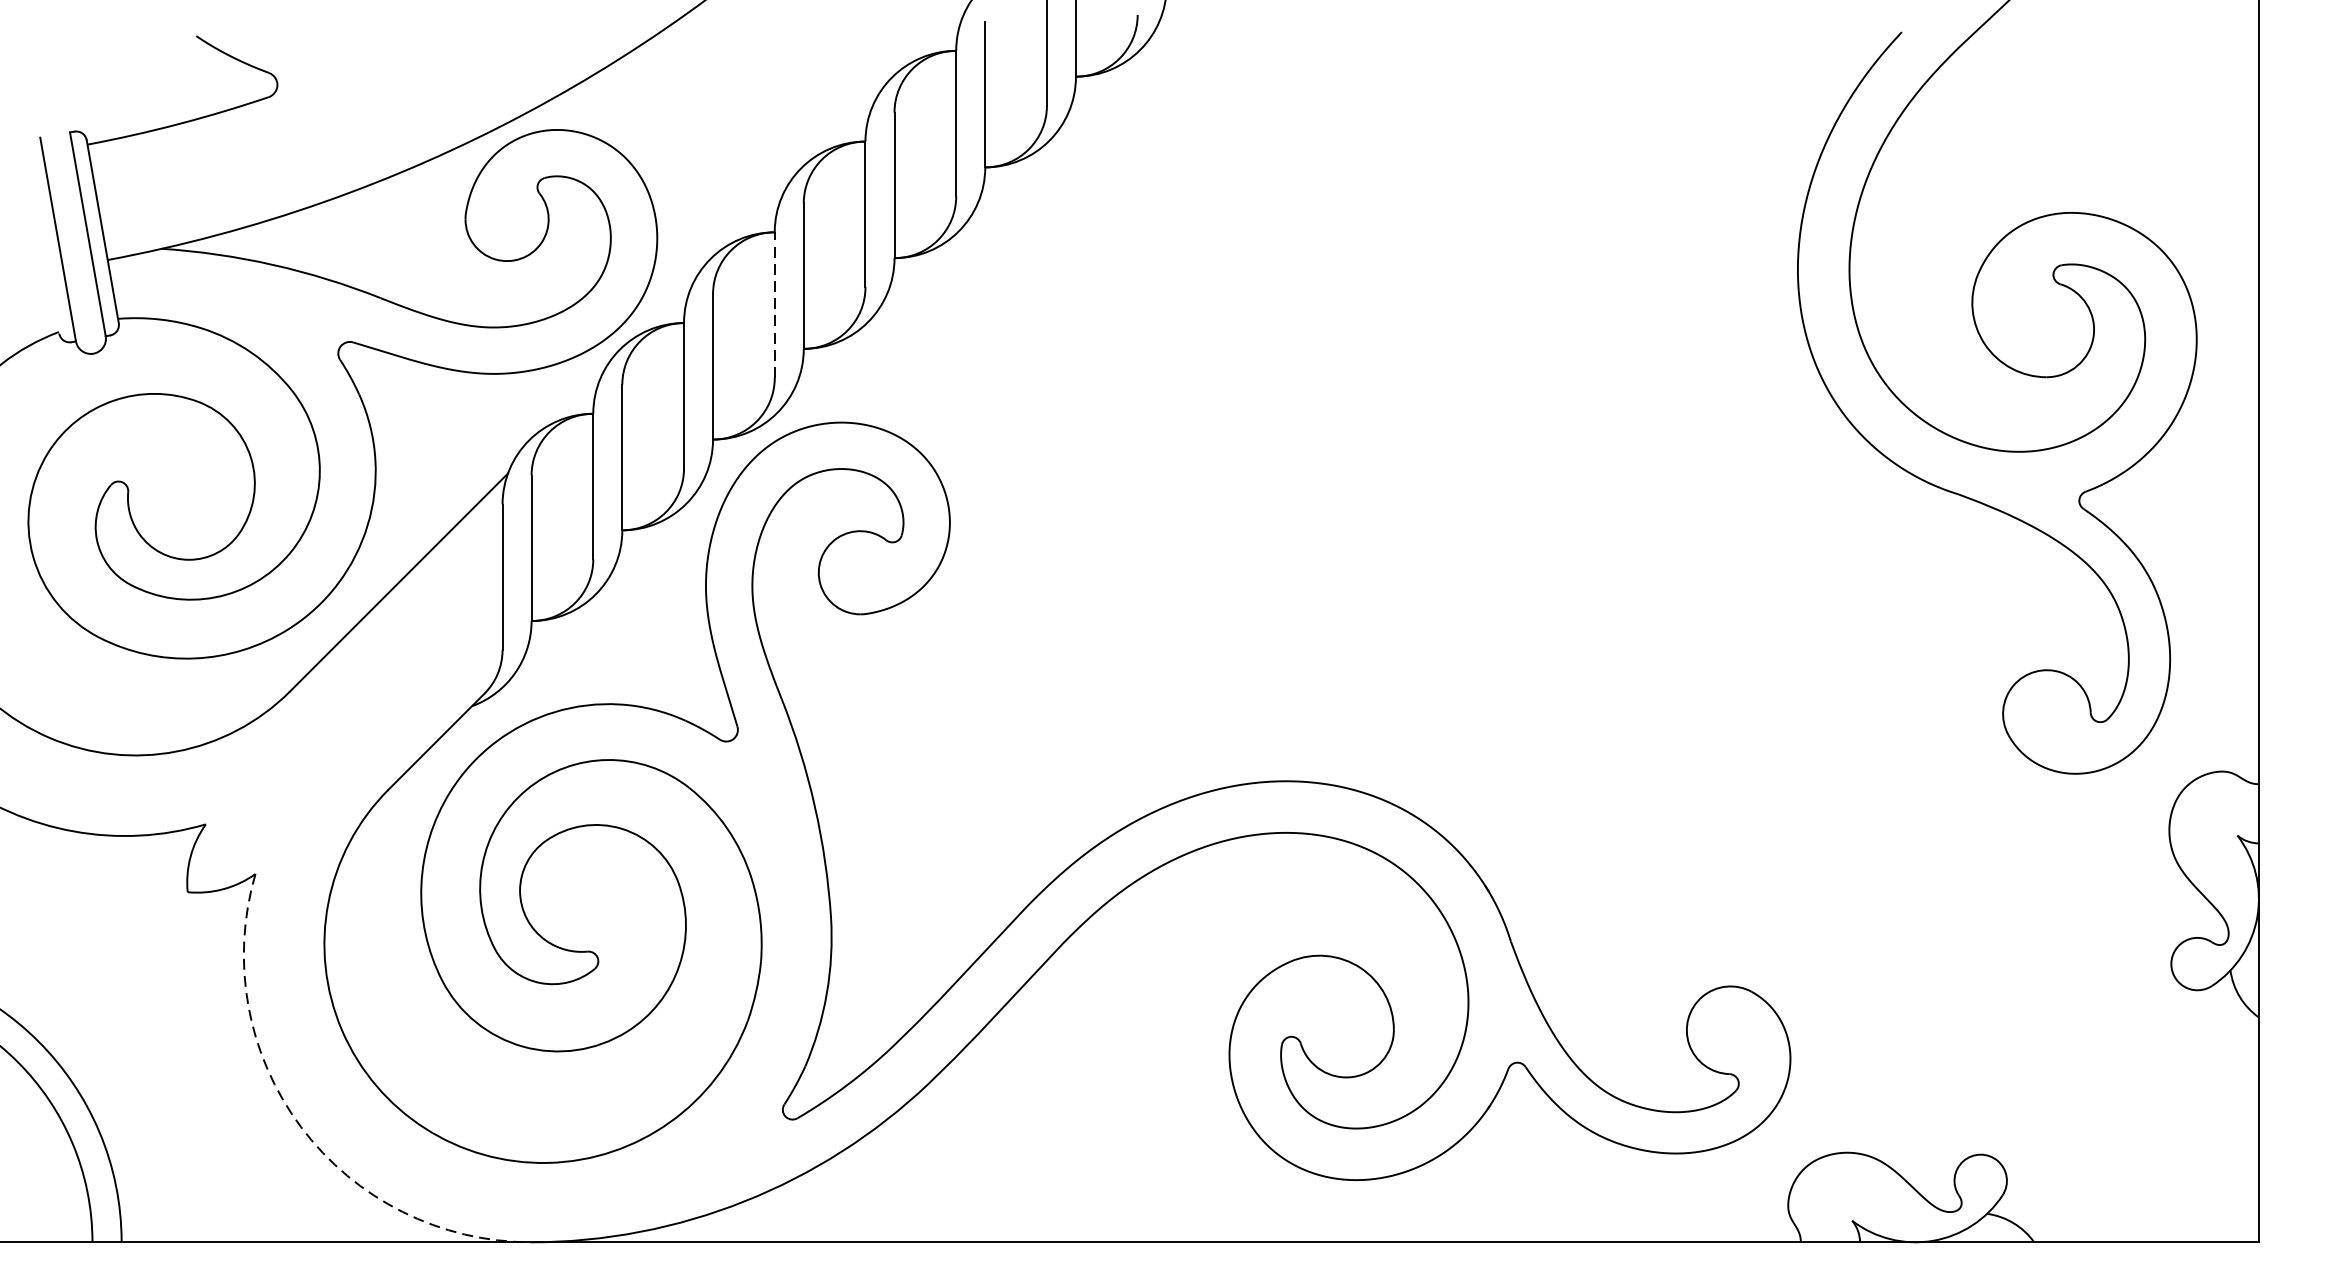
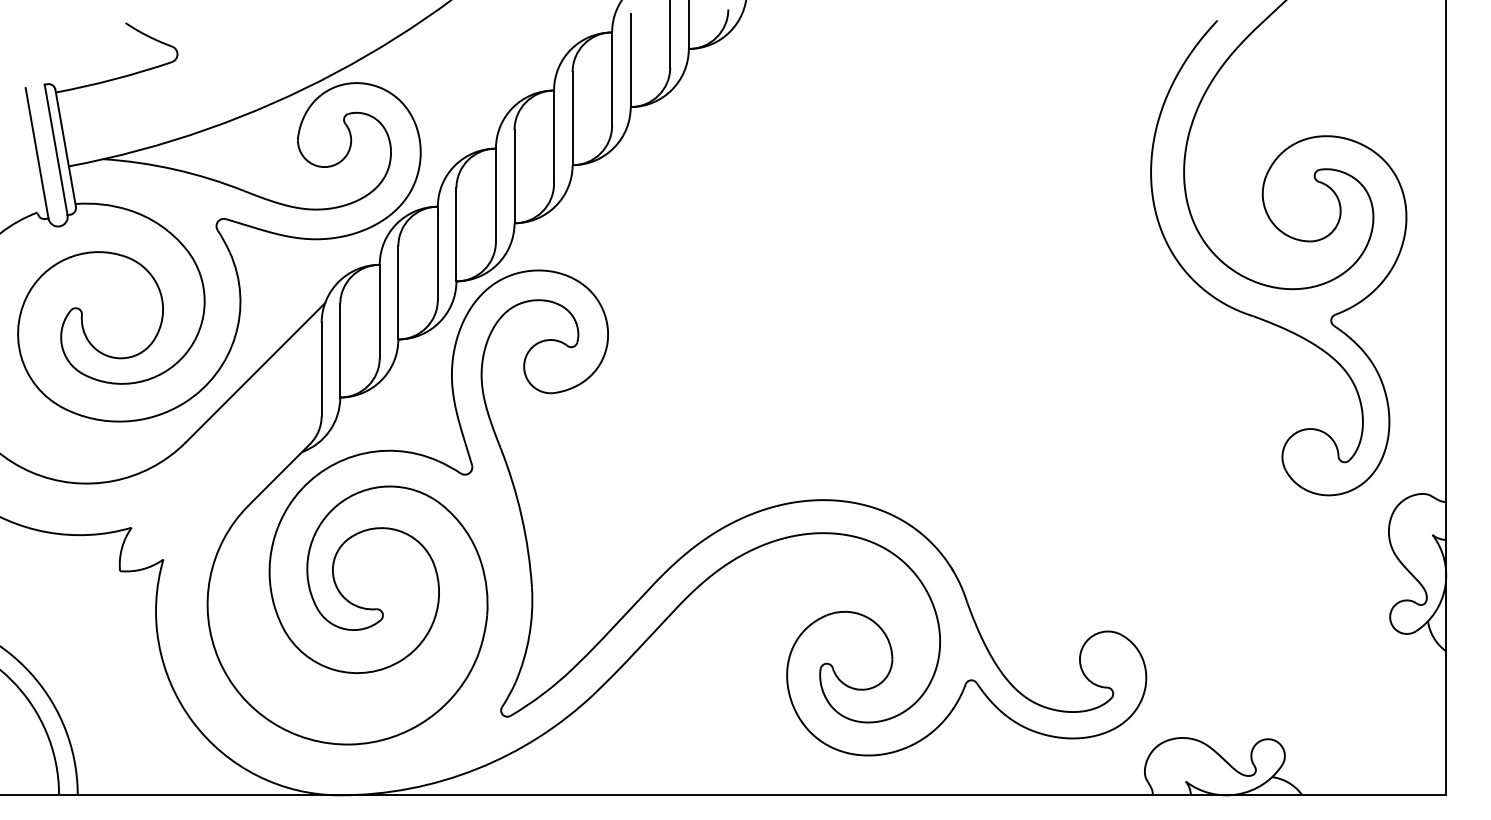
line: (774, 305) -> (495, 195), dashed -> solid
arc: (300, 1127) -> (192, 721), dashed -> solid

